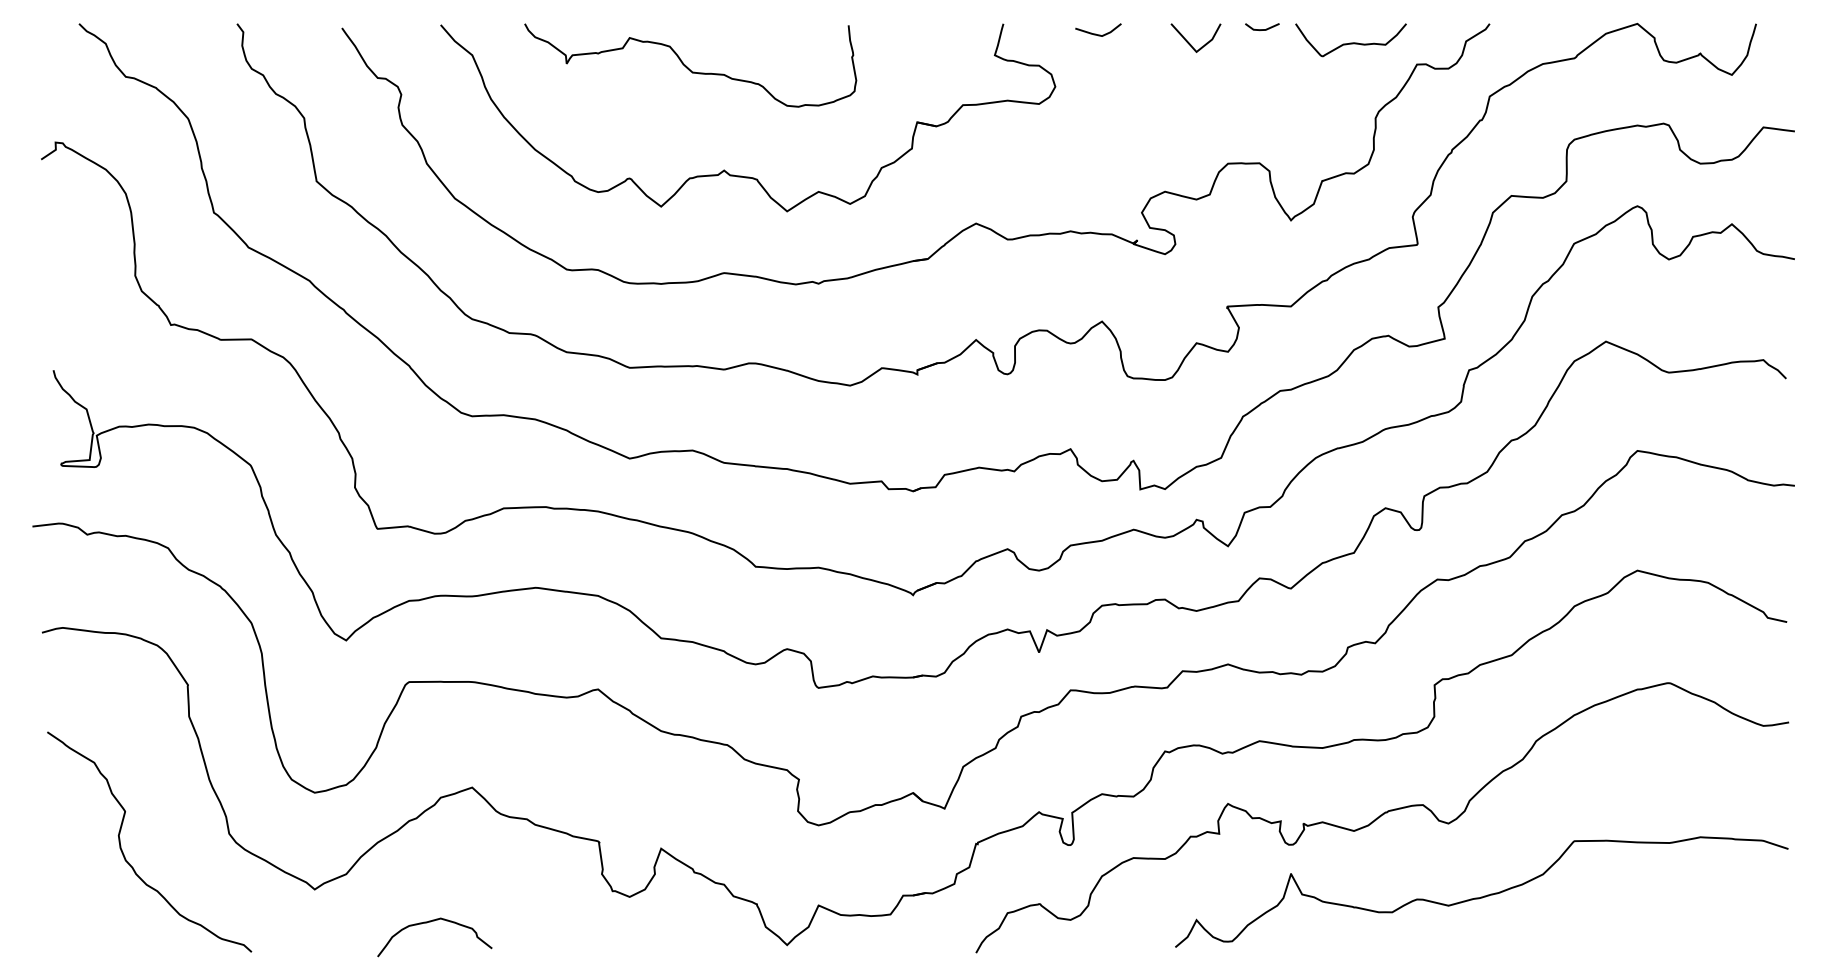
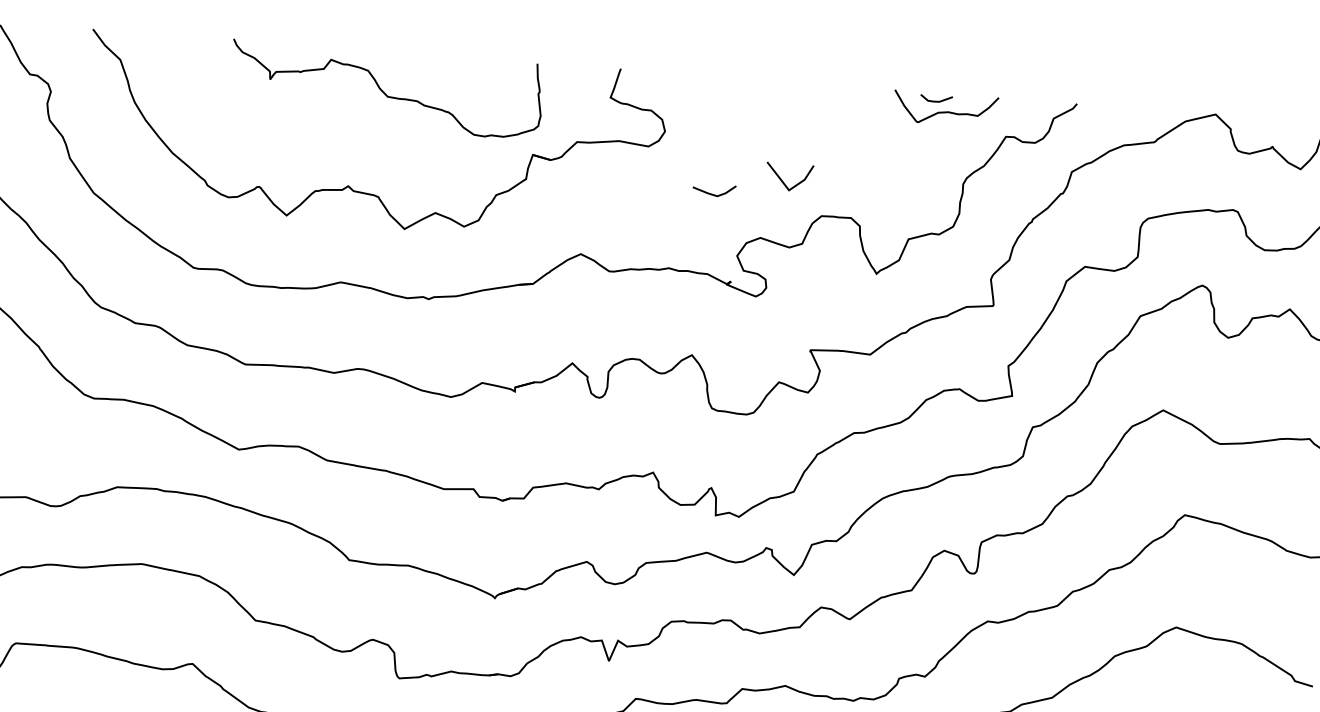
line: (1262, 29) -> (936, 101), moved
line: (1096, 33) -> (712, 193), moved
line: (1189, 42) -> (783, 180), moved
curve: (688, 67) -> (384, 91), moved

